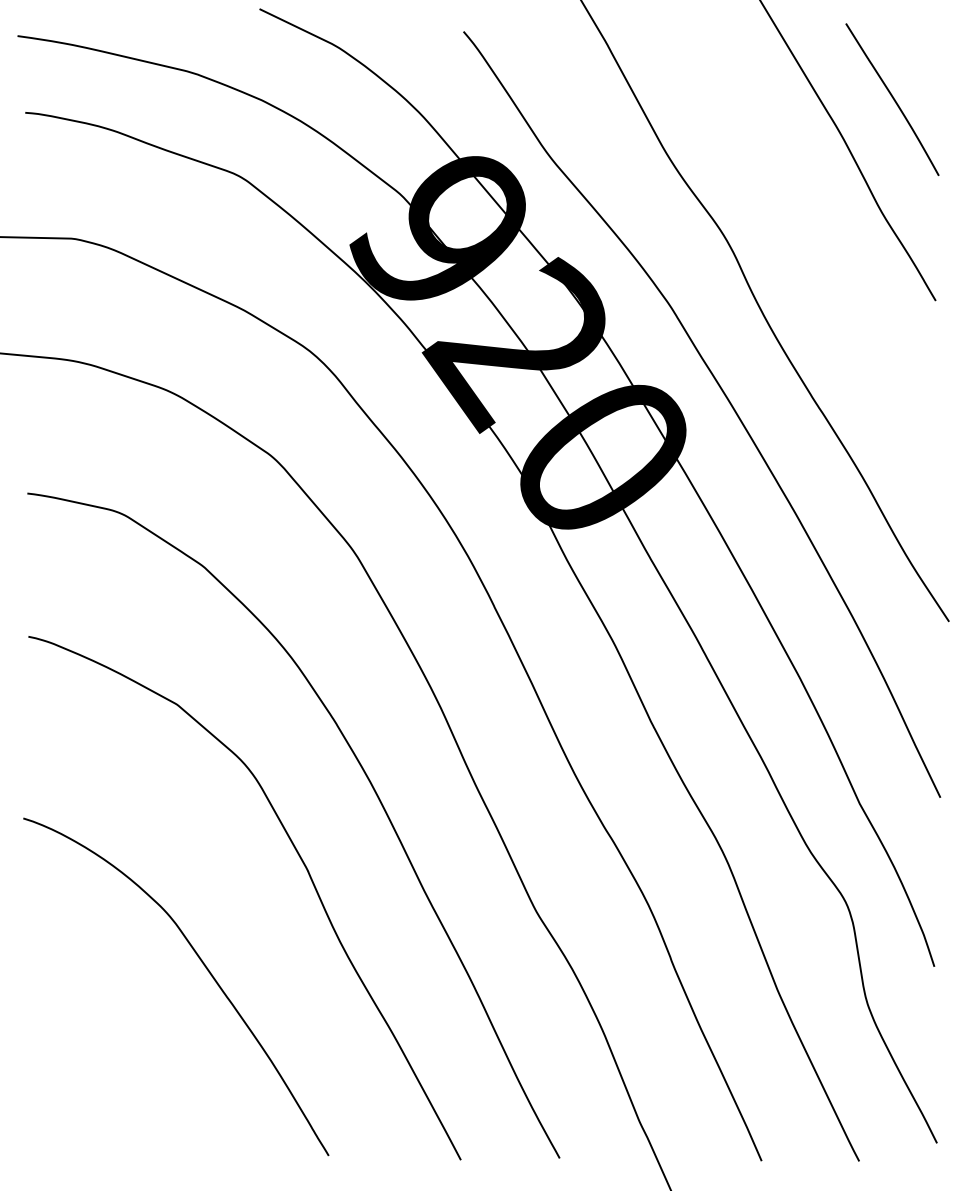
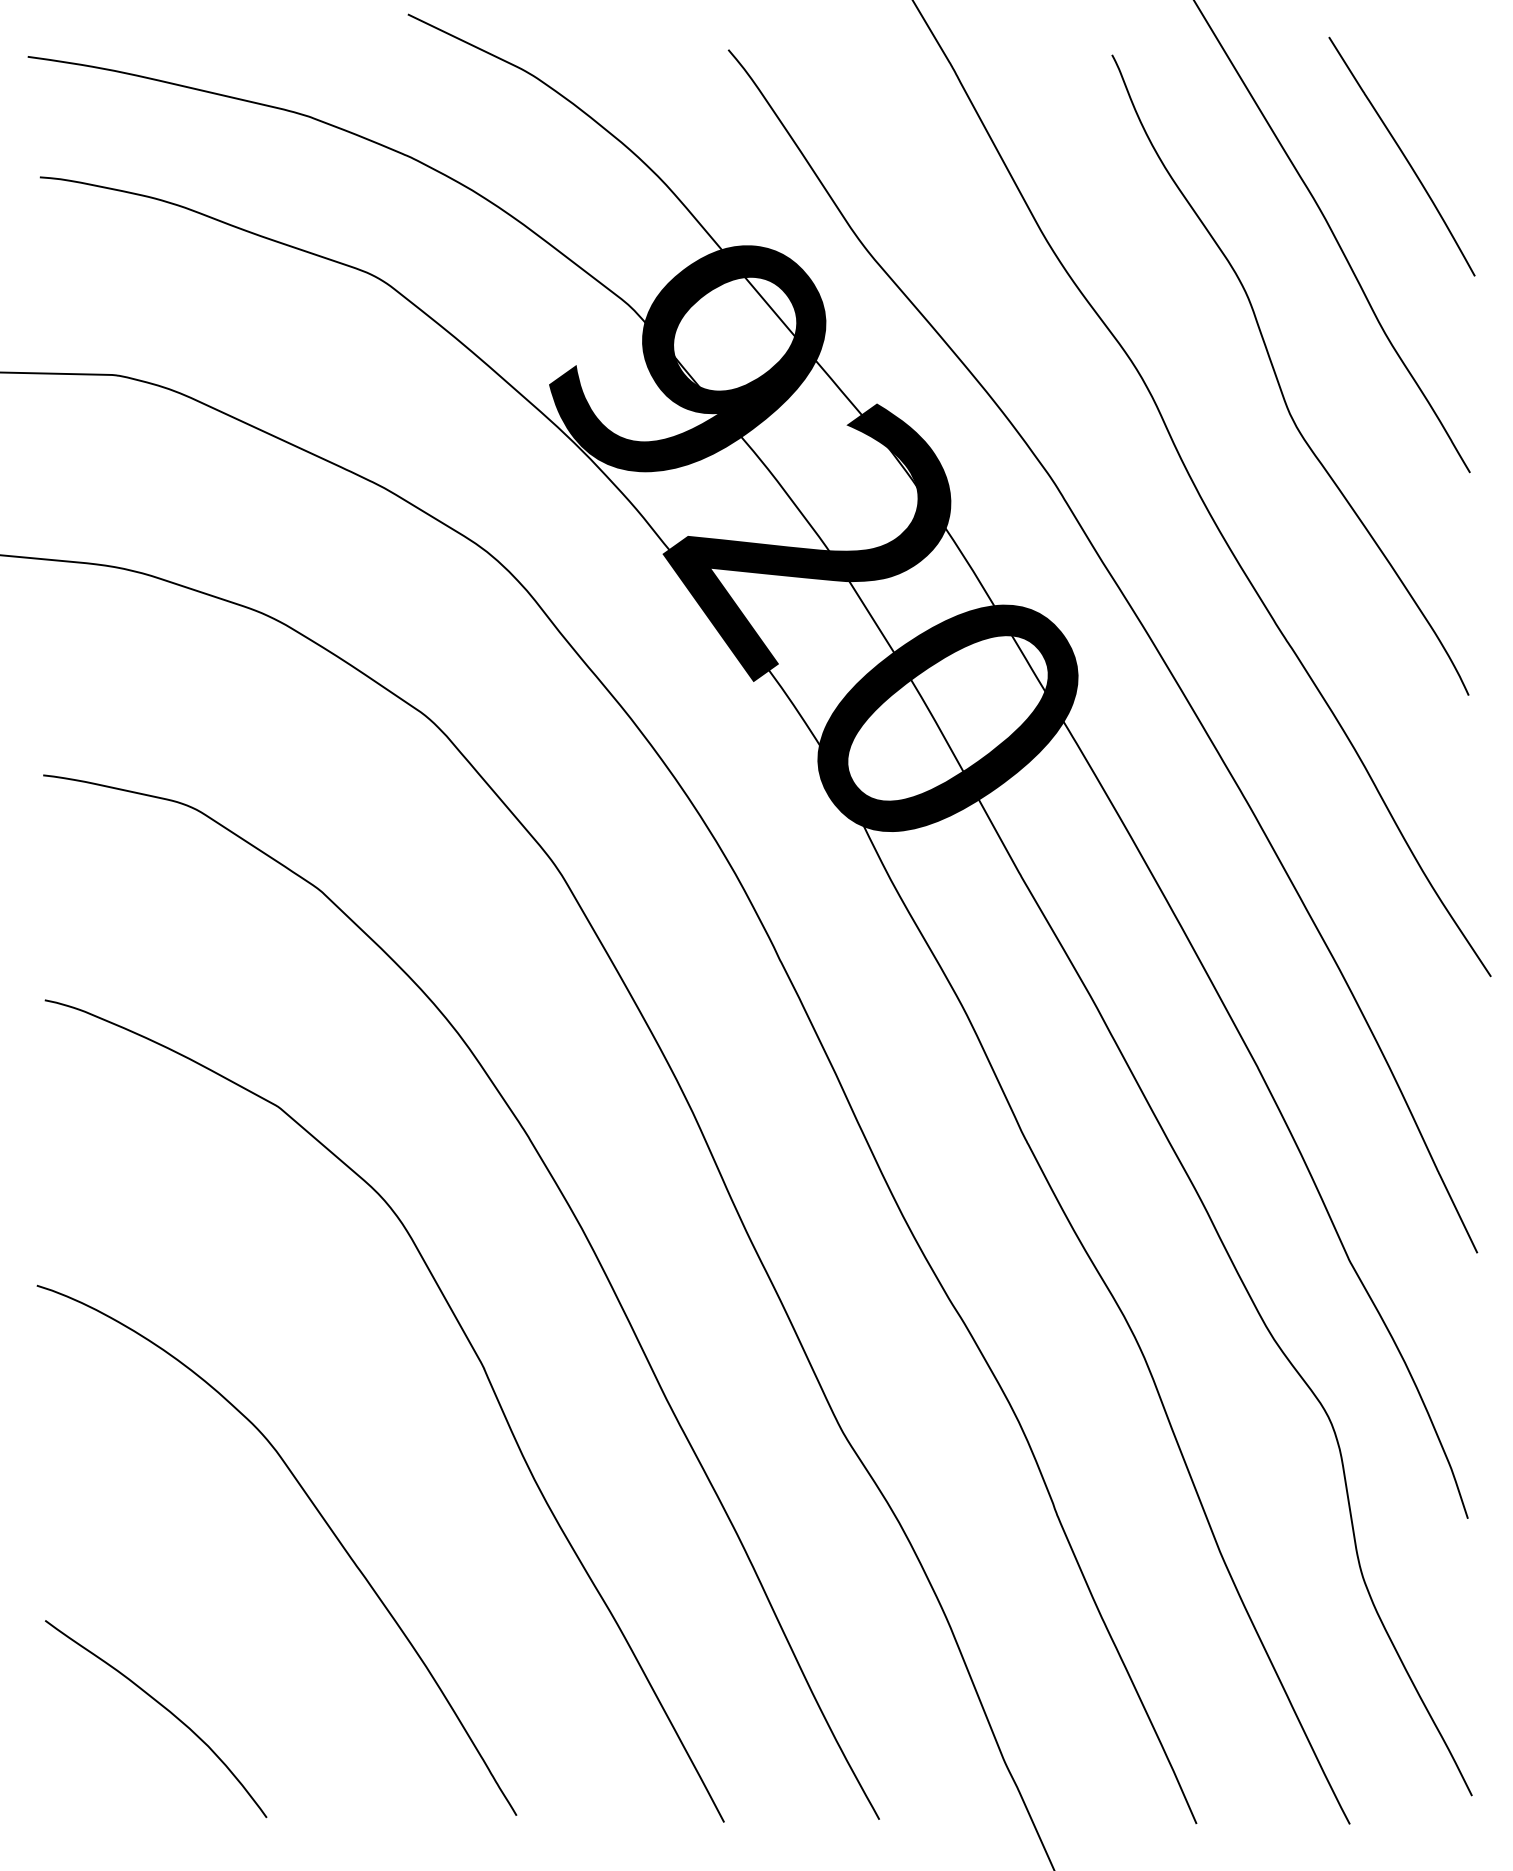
curve: (813, 239) -> (1277, 376), added
curve: (104, 1088) -> (164, 1709), added

